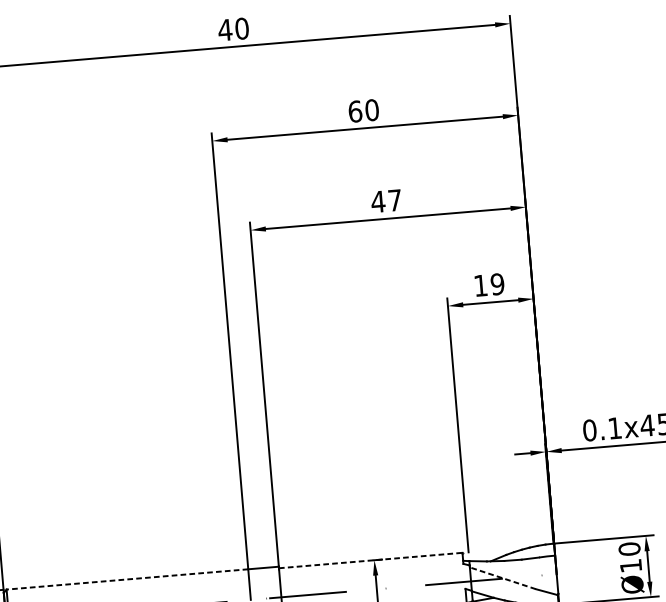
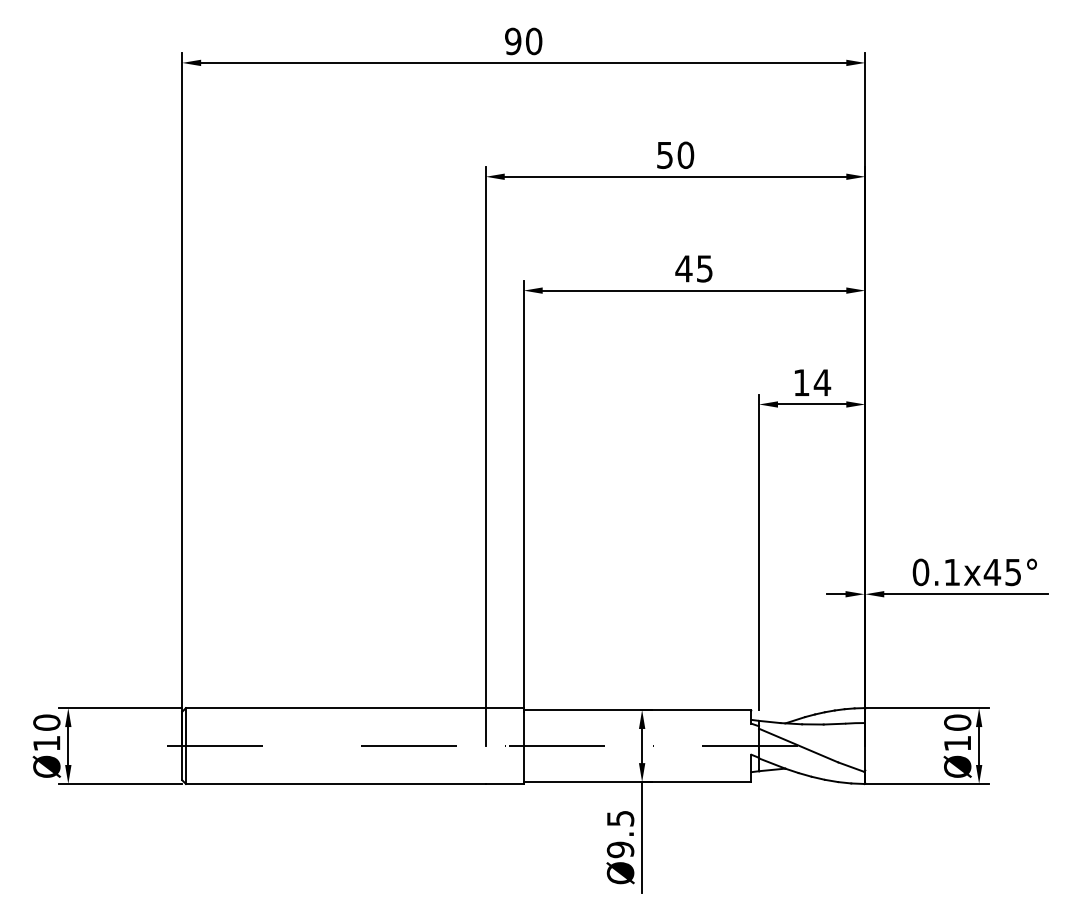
text: (224, 30) -> (512, 41), 40 -> 90
text: (355, 111) -> (665, 155), 60 -> 50
text: (394, 200) -> (704, 268), 47 -> 45
text: (497, 284) -> (822, 382), 19 -> 14
line: (370, 560) -> (637, 709), dashed -> solid
line: (502, 578) -> (798, 745), dashed -> solid
line: (127, 579) -> (335, 708), dashed -> solid

